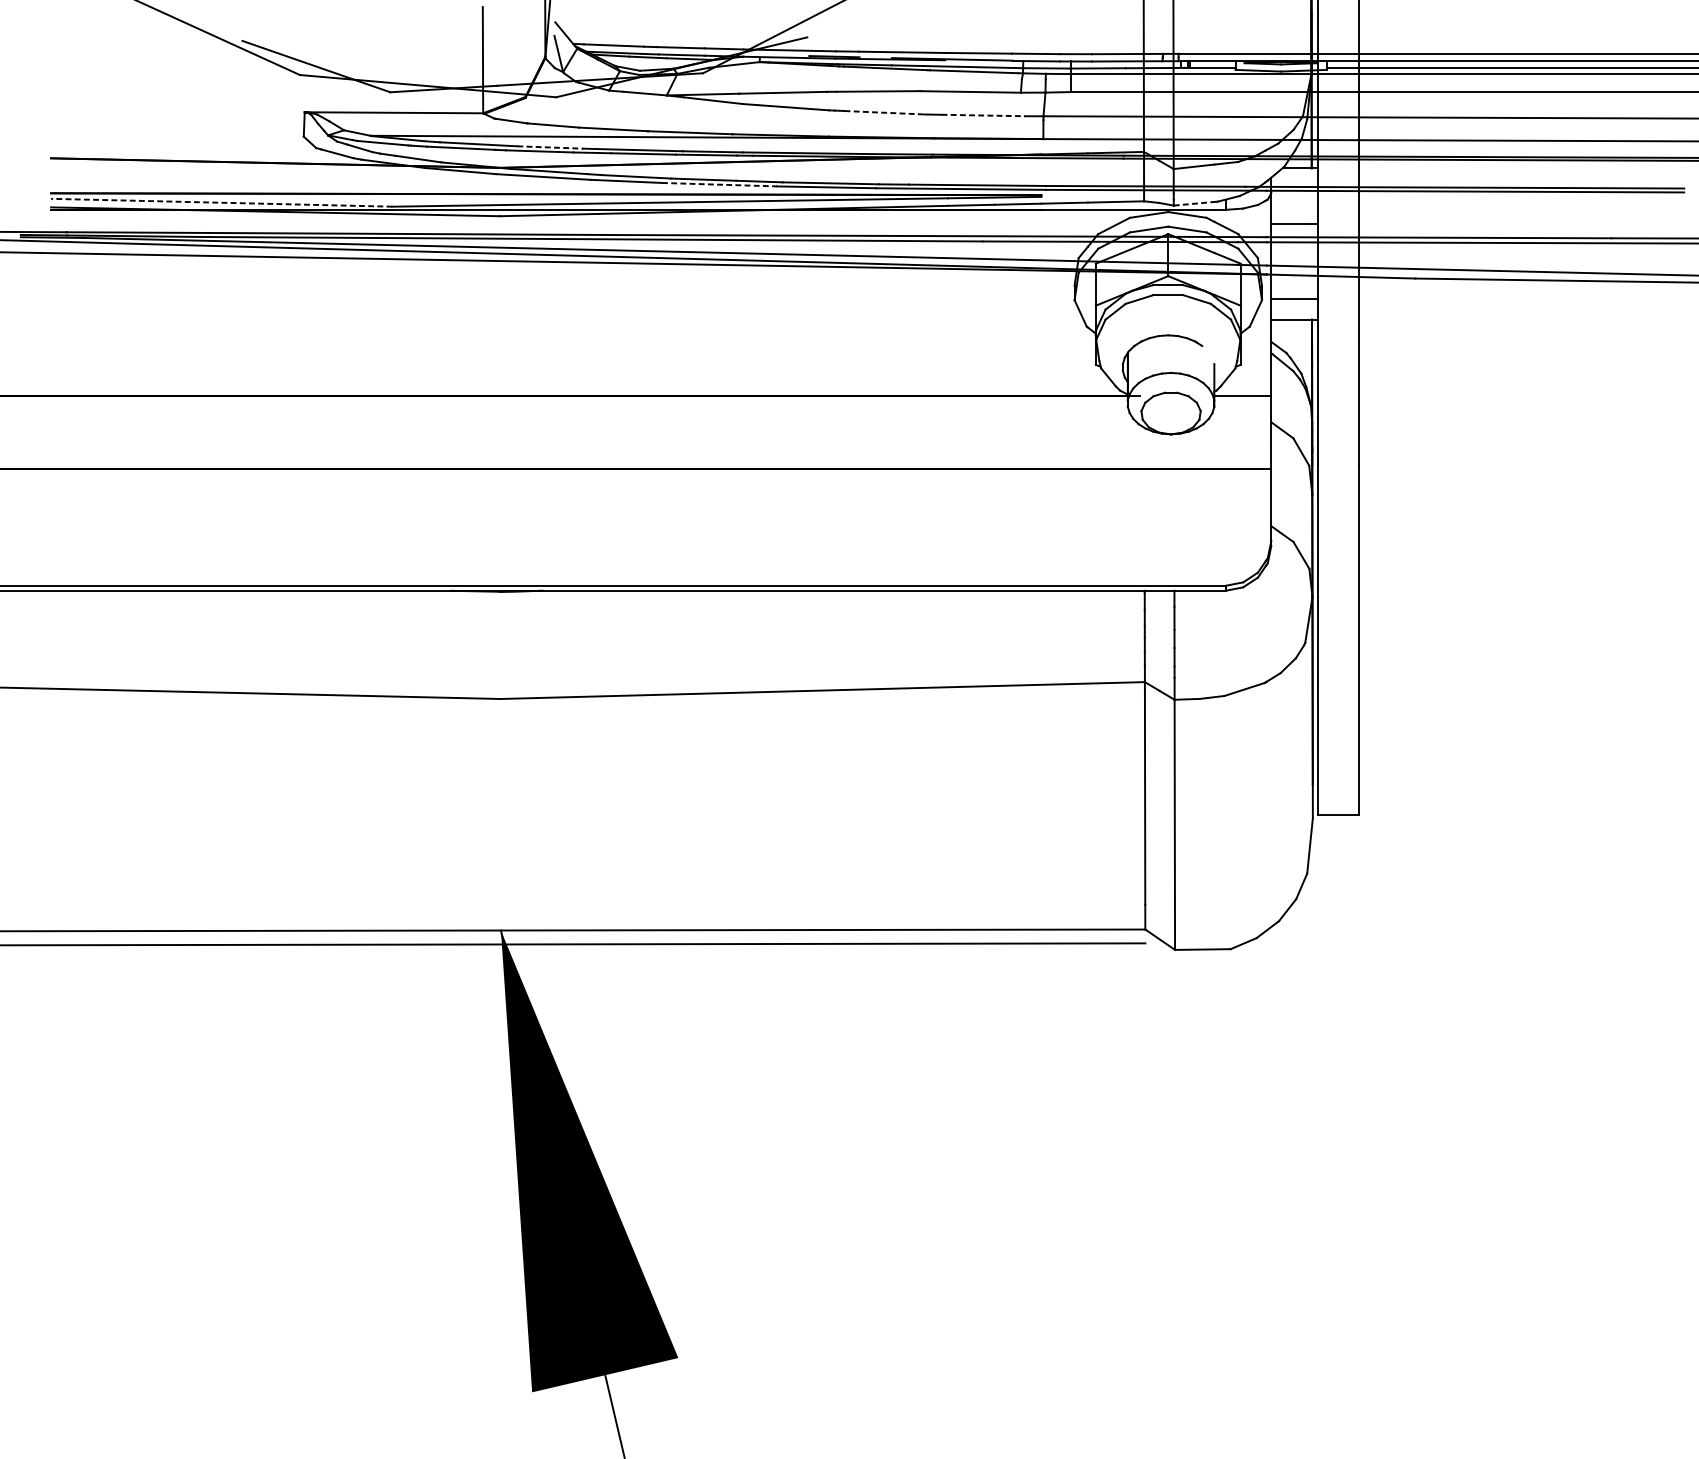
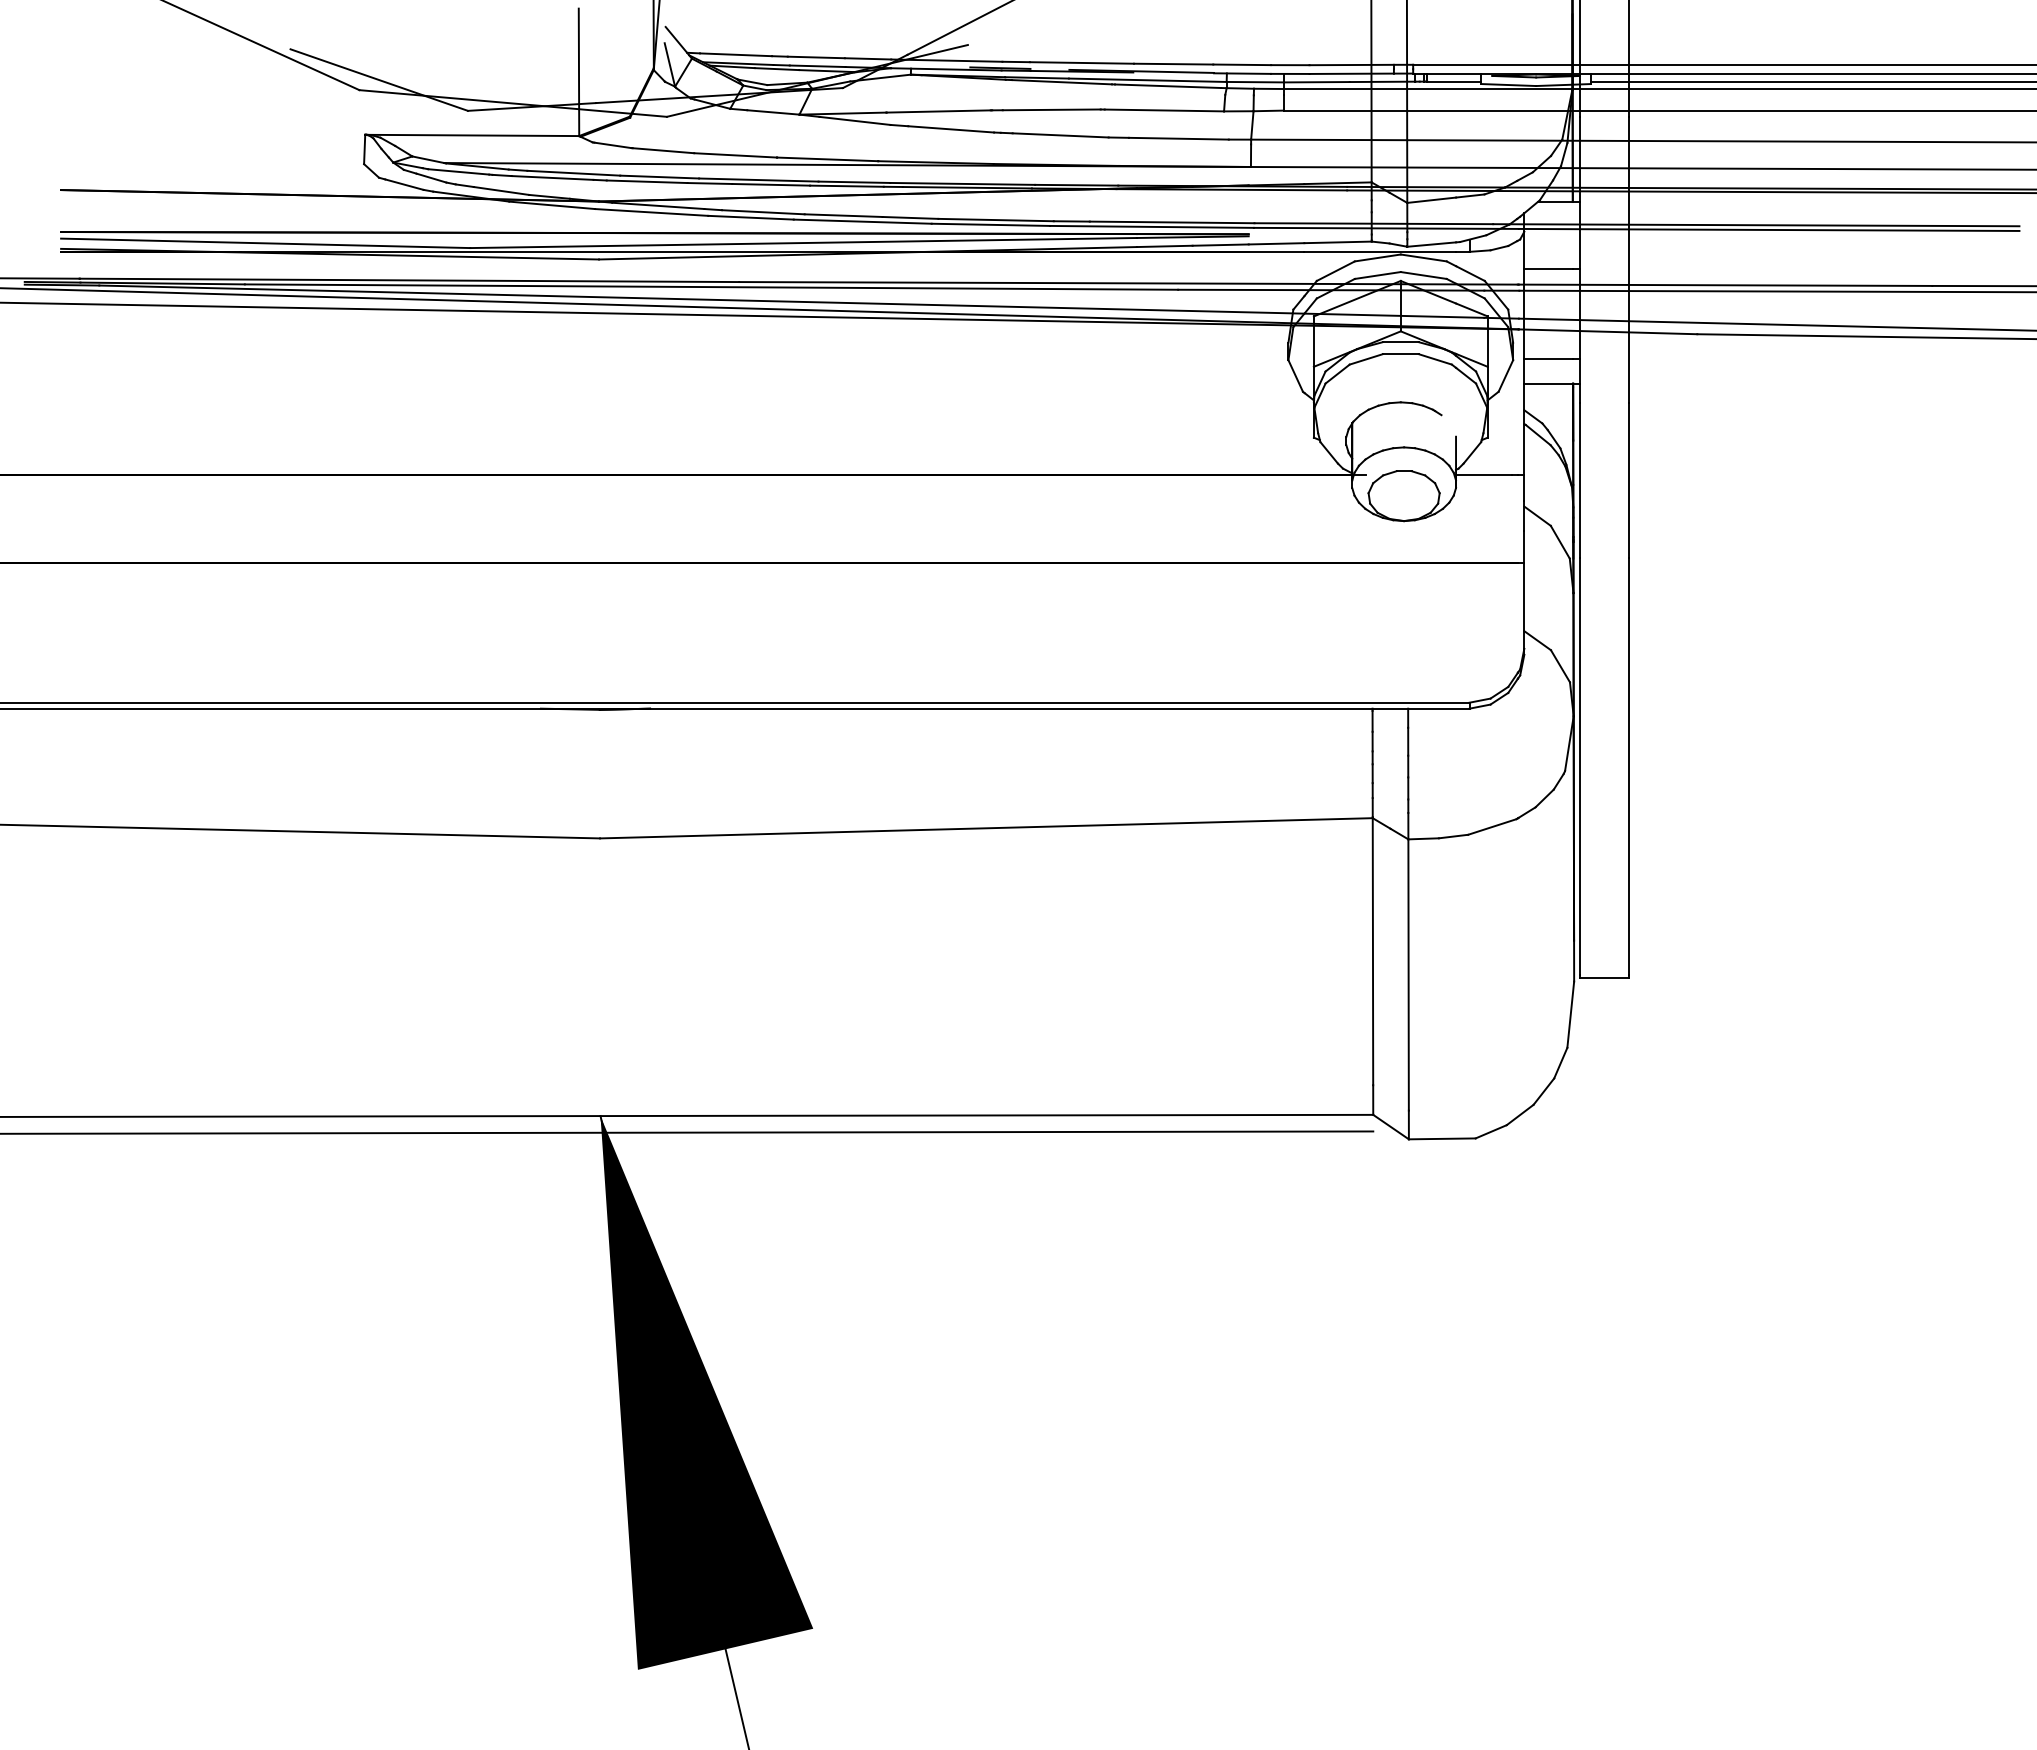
line: (885, 112) -> (1061, 135), dashed -> solid
line: (982, 115) -> (1178, 138), dashed -> solid
line: (550, 147) -> (660, 177), dashed -> solid
line: (719, 184) -> (862, 221), dashed -> solid
line: (221, 202) -> (265, 243), dashed -> solid
line: (1194, 203) -> (1432, 244), dashed -> solid

